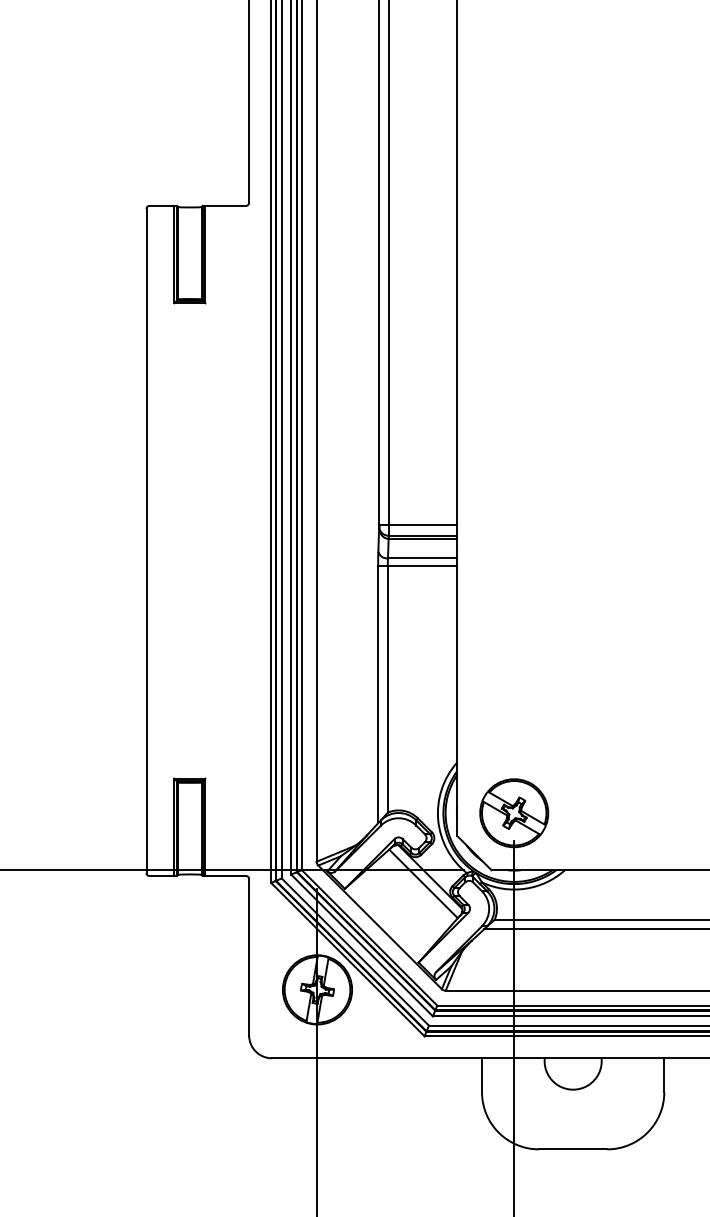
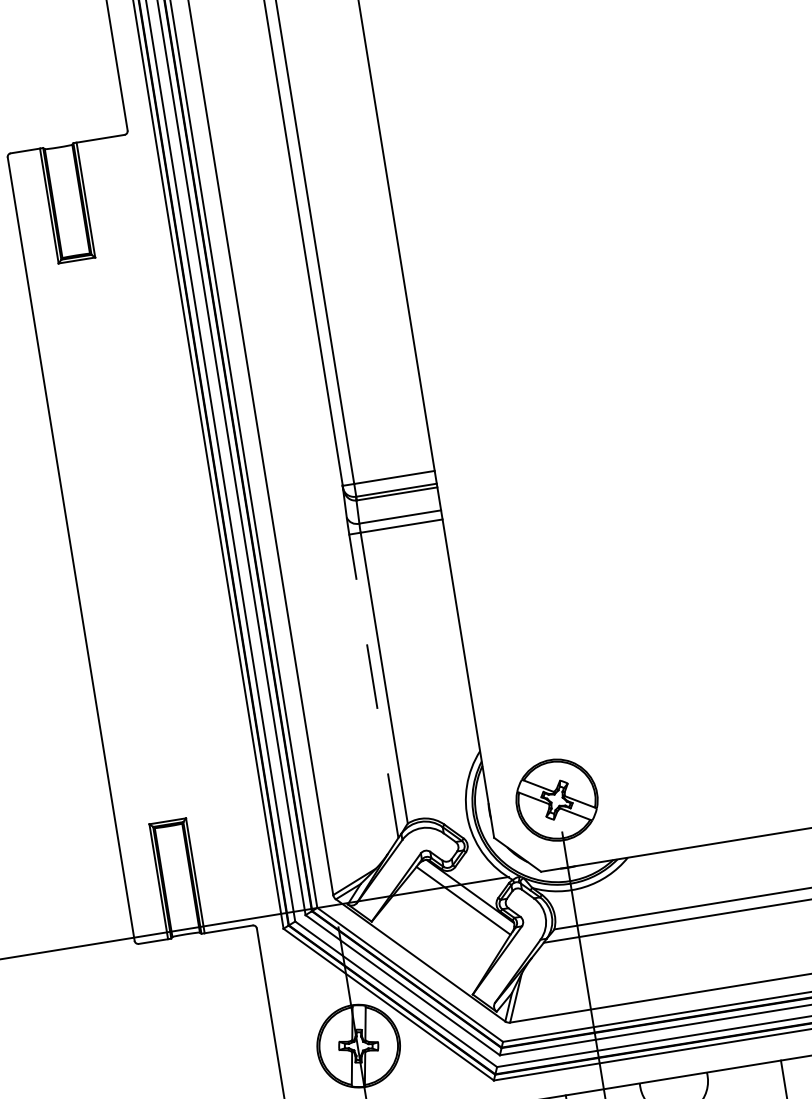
line: (378, 694) -> (374, 686), solid -> dashed

